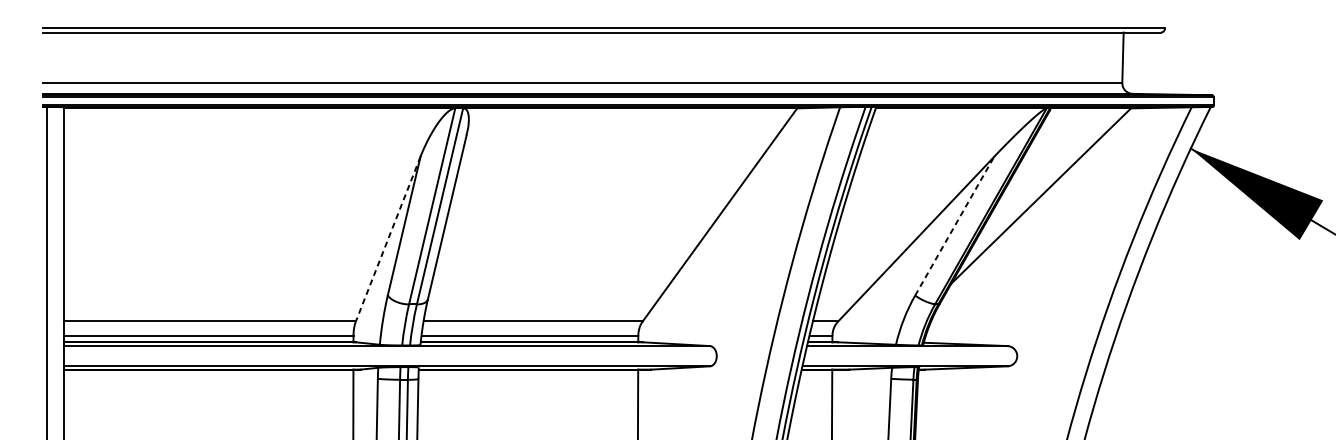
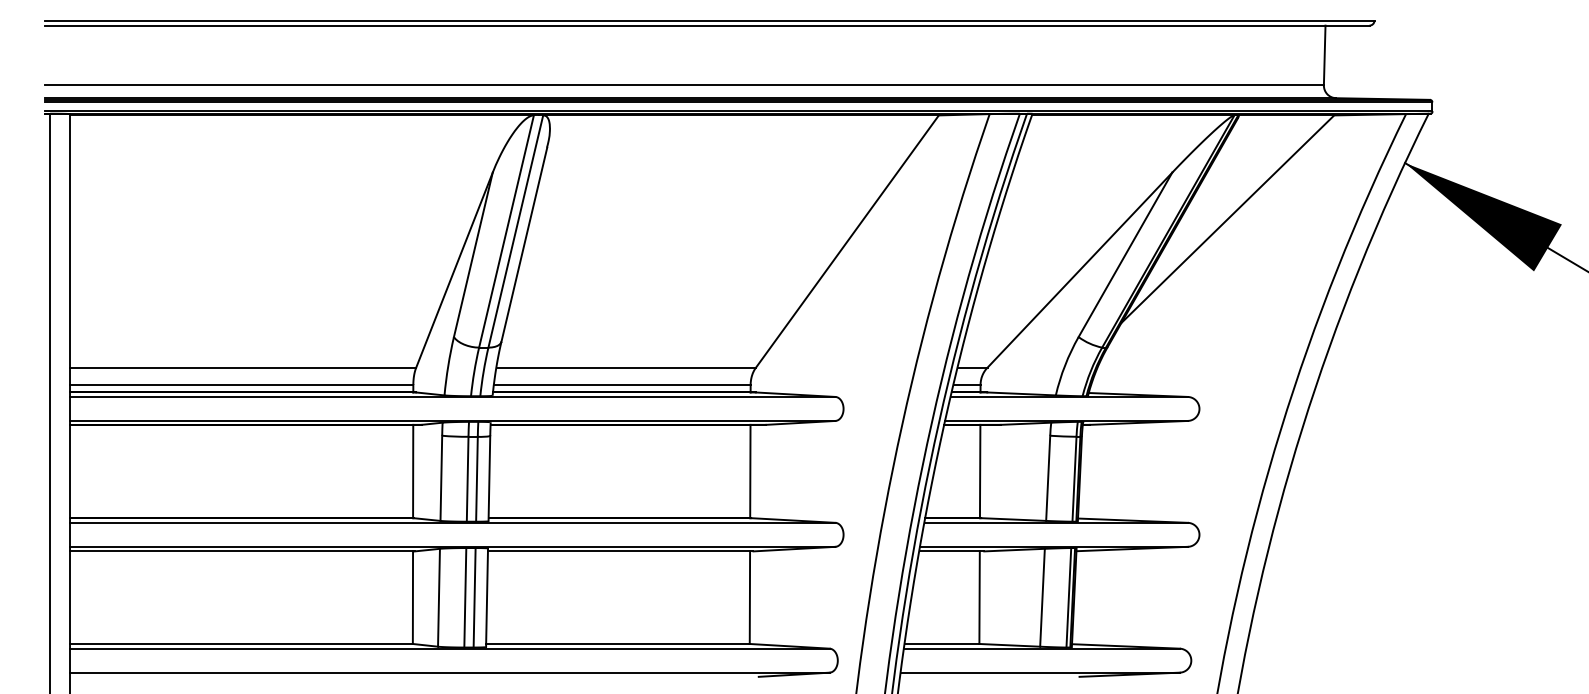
line: (954, 225) -> (1125, 254), dashed -> solid
line: (388, 239) -> (454, 270), dashed -> solid

